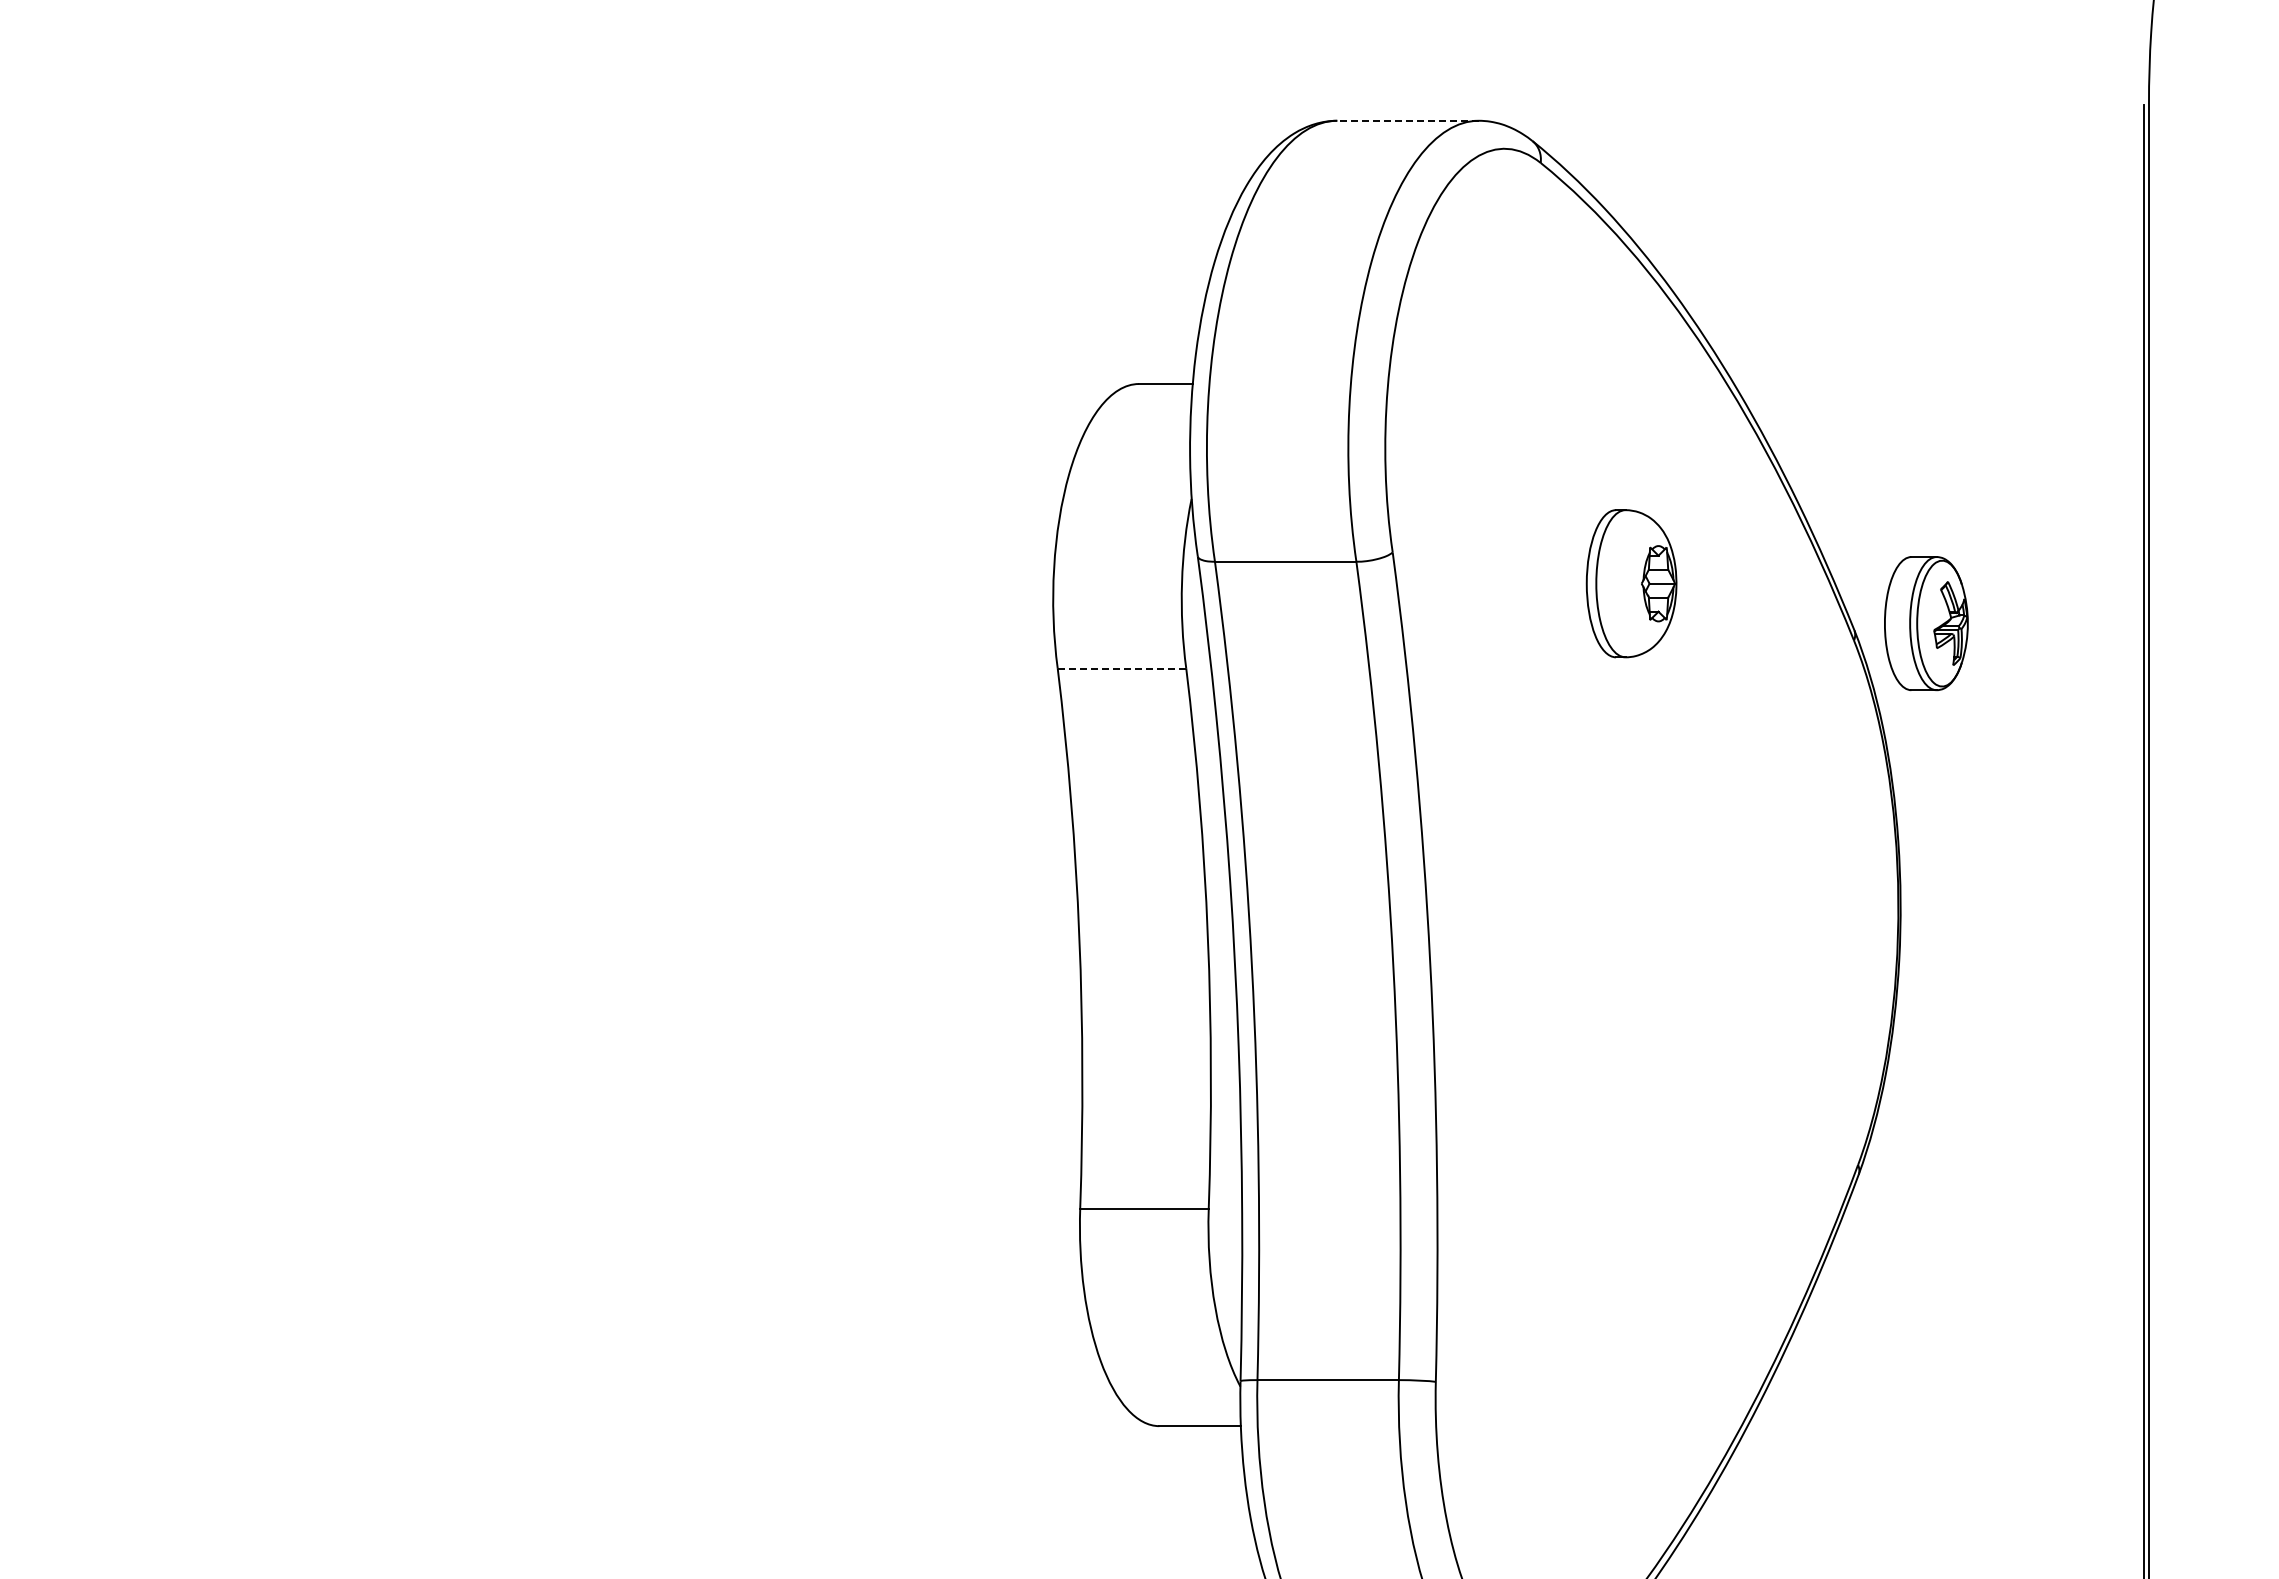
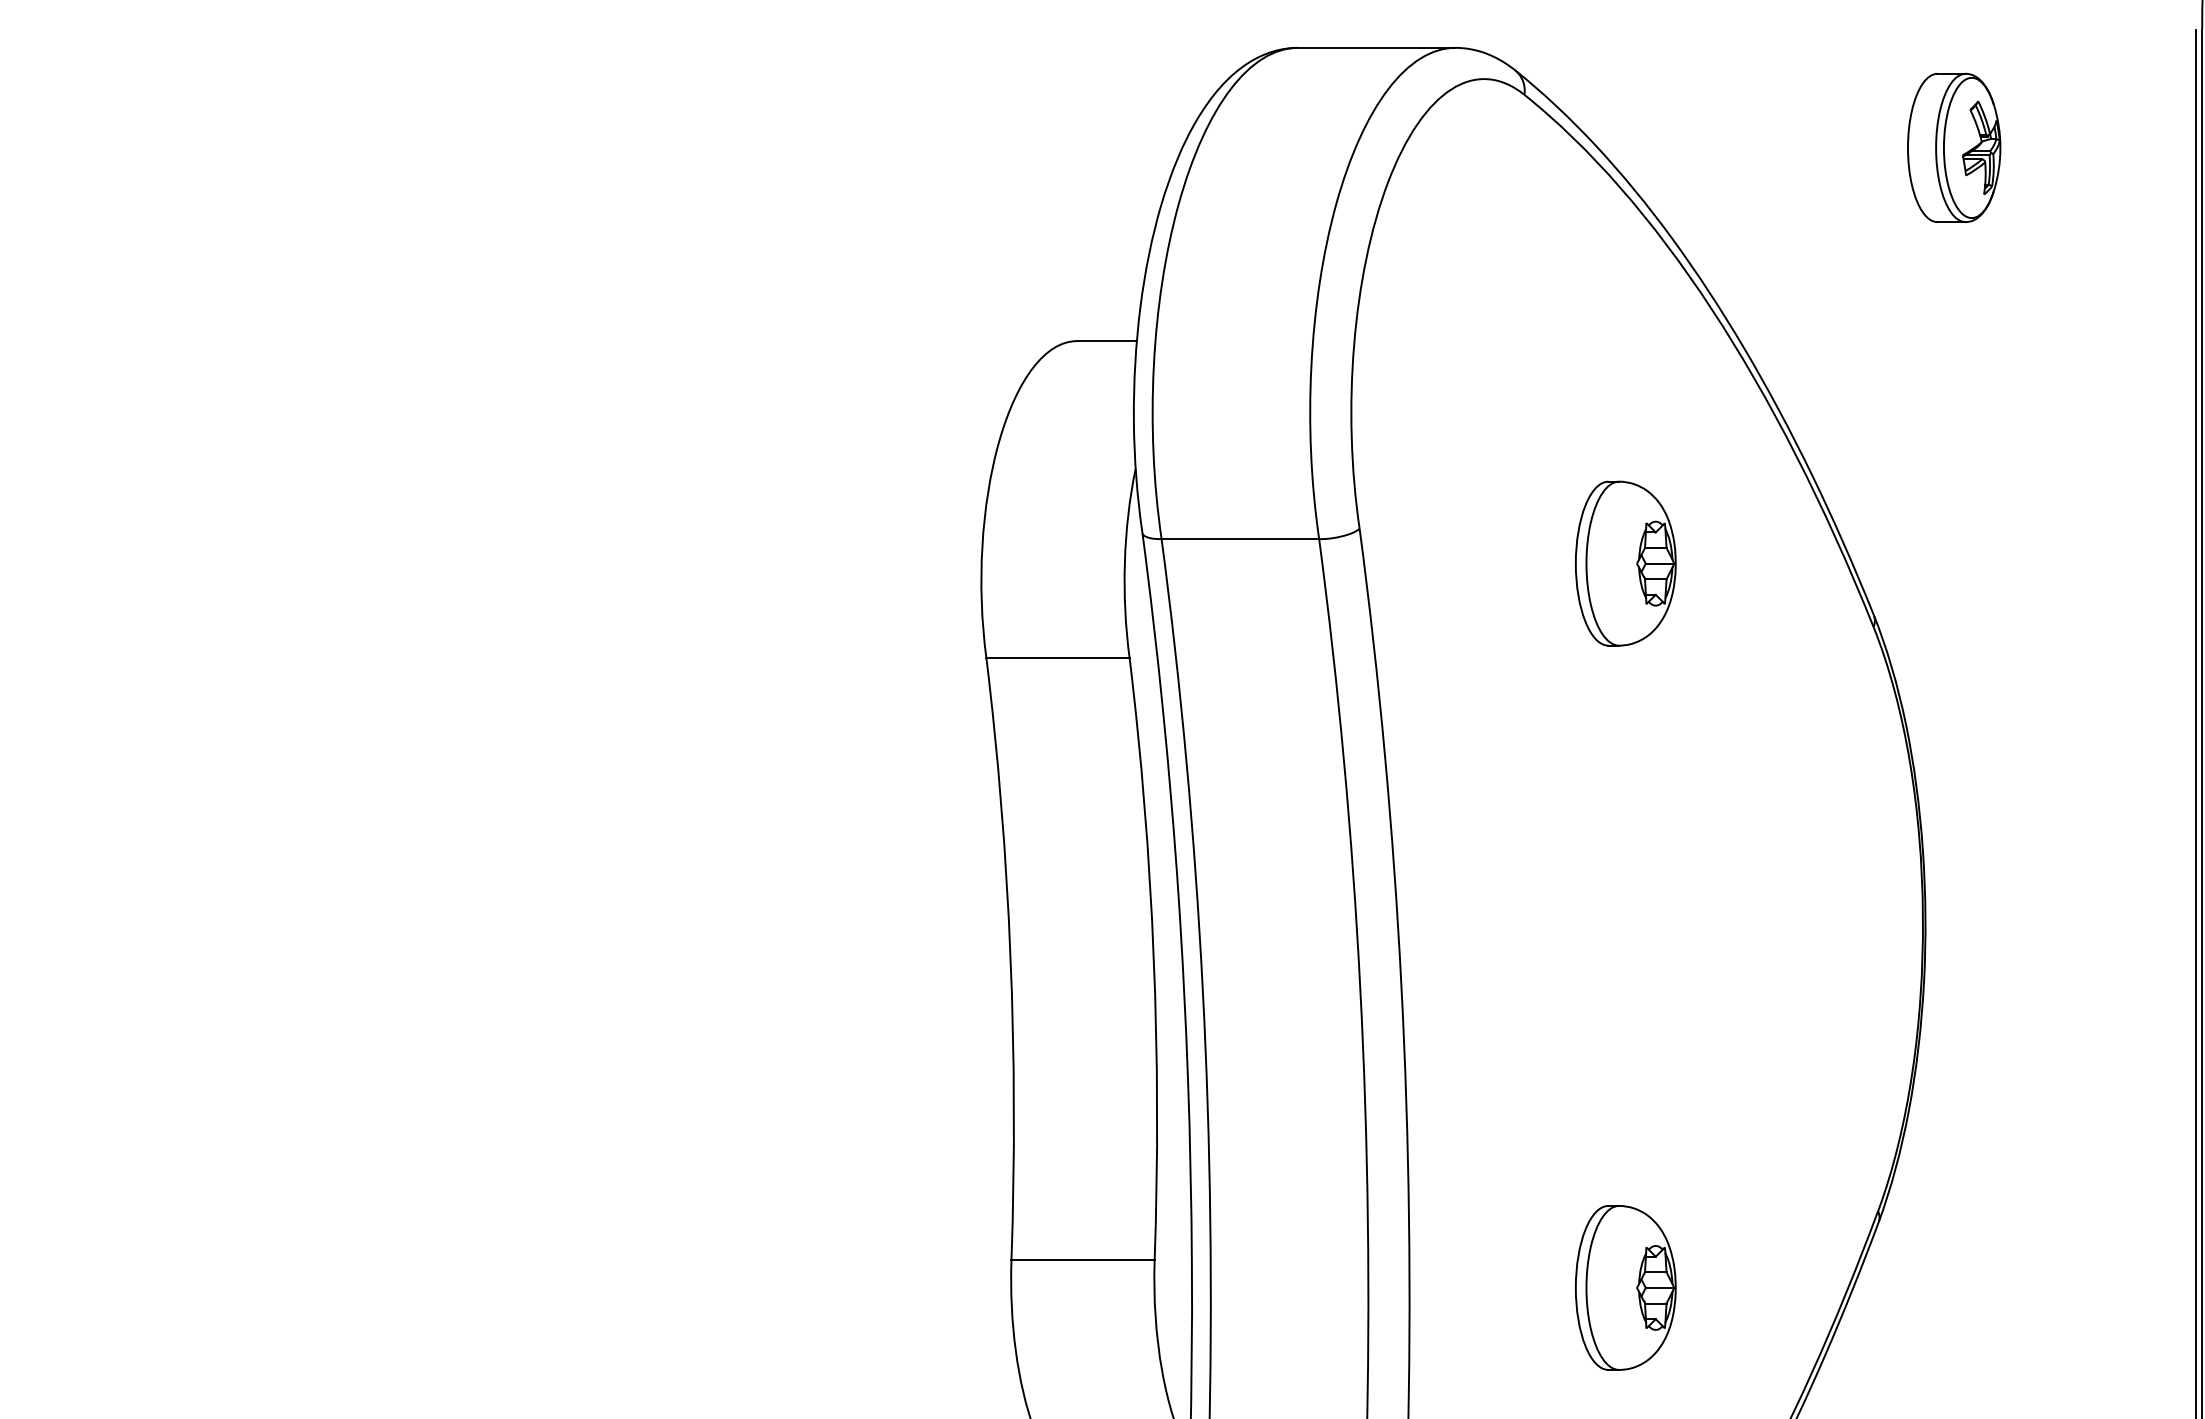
line: (1407, 120) -> (1376, 47), dashed -> solid
part: (1926, 623) -> (1954, 147), moved
line: (1121, 668) -> (1057, 658), dashed -> solid
part: (1631, 1233) -> (1625, 1287), added

